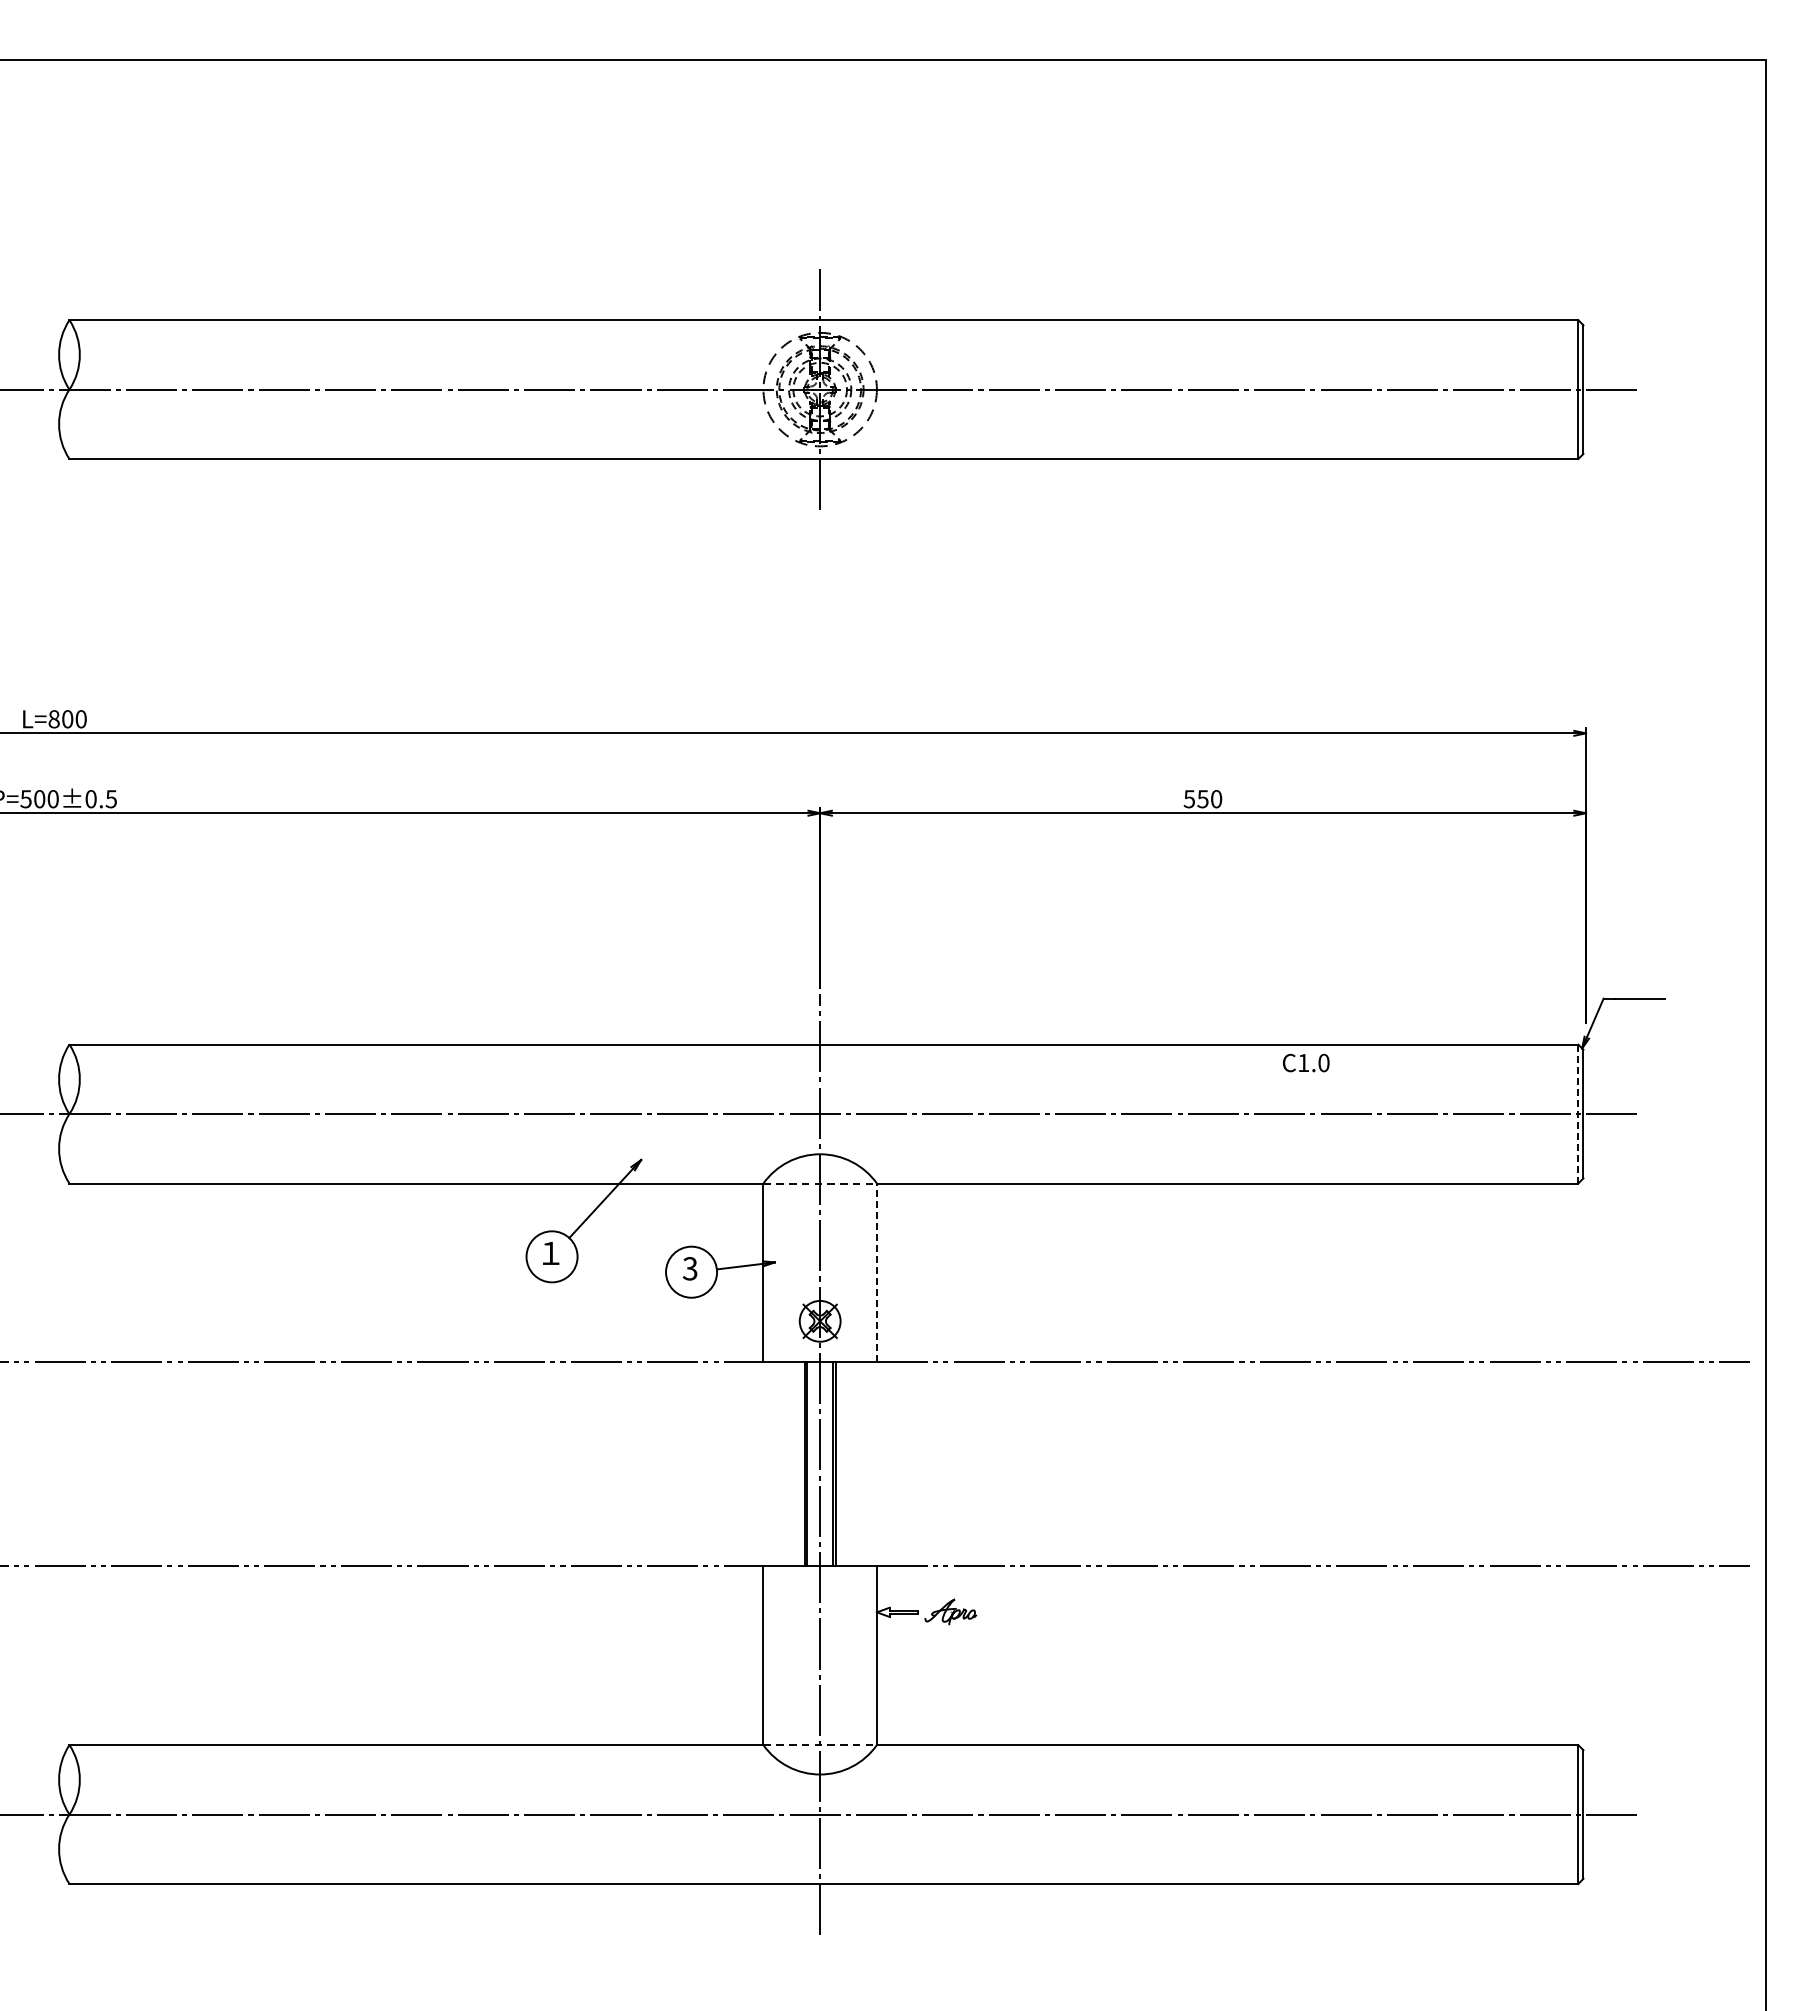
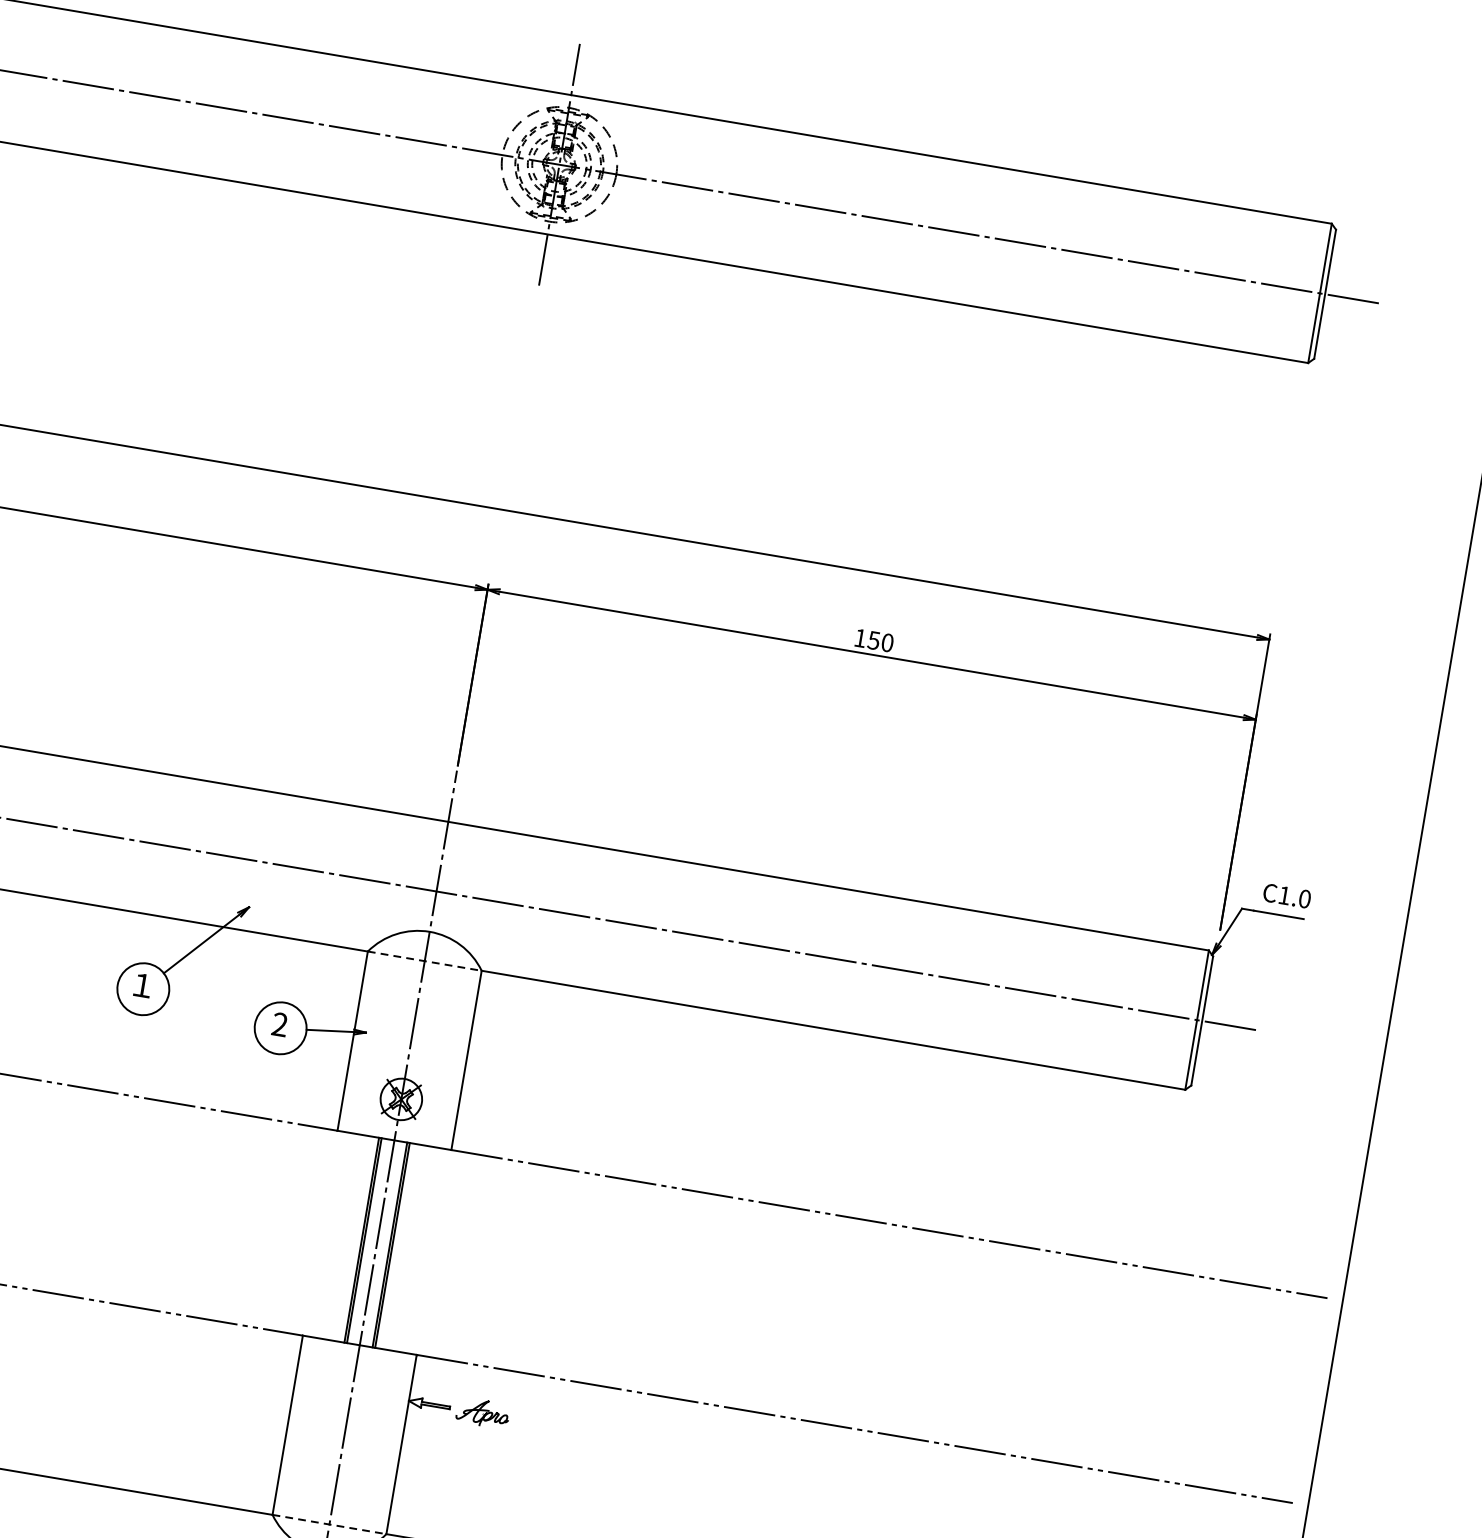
text: (1188, 799) -> (859, 638), 550 -> 150
text: (1306, 1062) -> (1287, 895), moved
line: (1578, 1114) -> (1197, 1020), dashed -> solid
text: (689, 1268) -> (279, 1024), 3 -> 2
line: (876, 1272) -> (466, 1059), dashed -> solid

